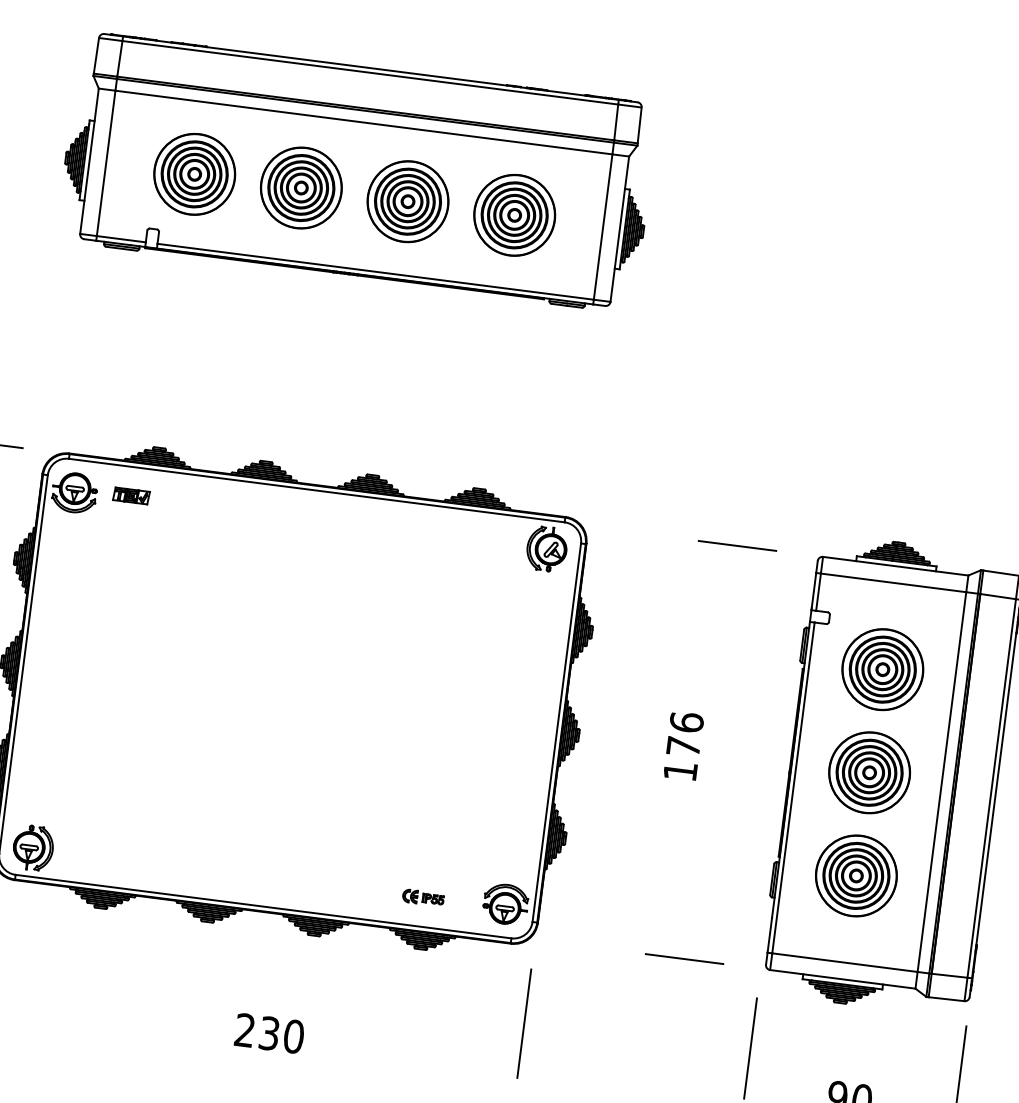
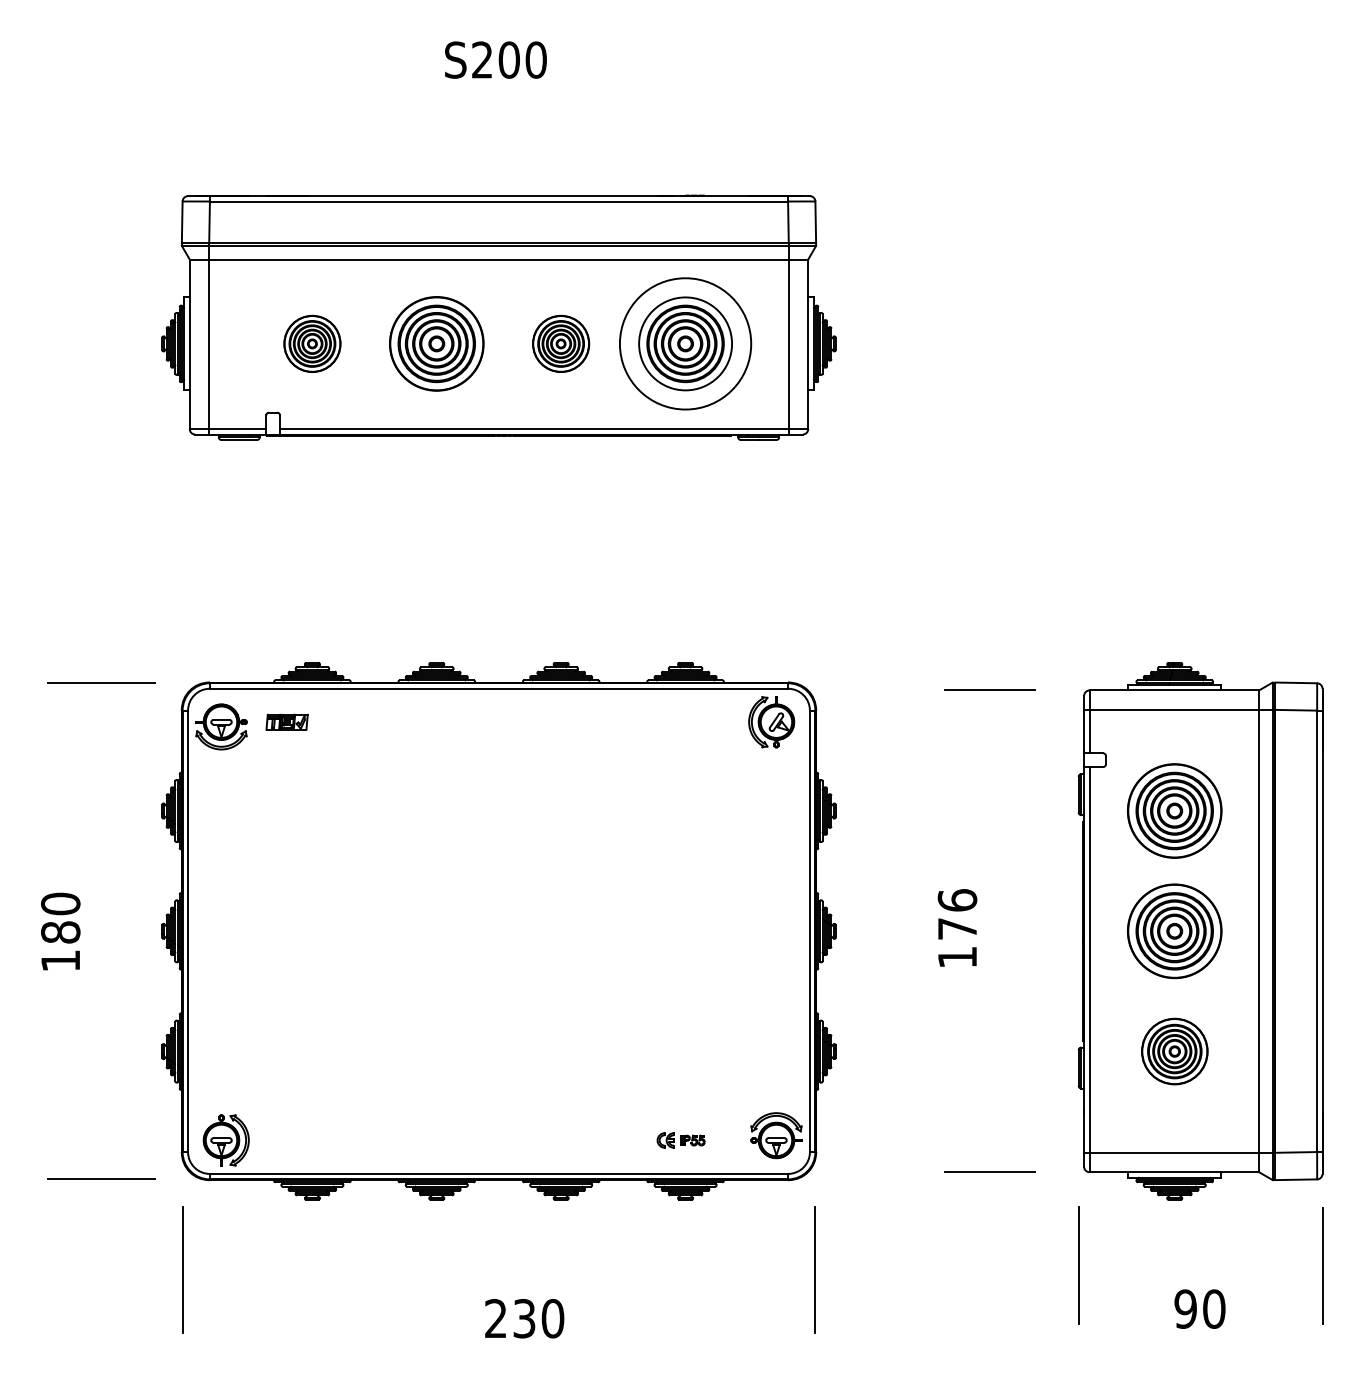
part: (194, 174) -> (312, 343), size x0.6
part: (407, 201) -> (560, 343), size x0.6
circle: (514, 215) -> (685, 343), size x1.4
part: (856, 875) -> (1174, 1051), size x0.7

